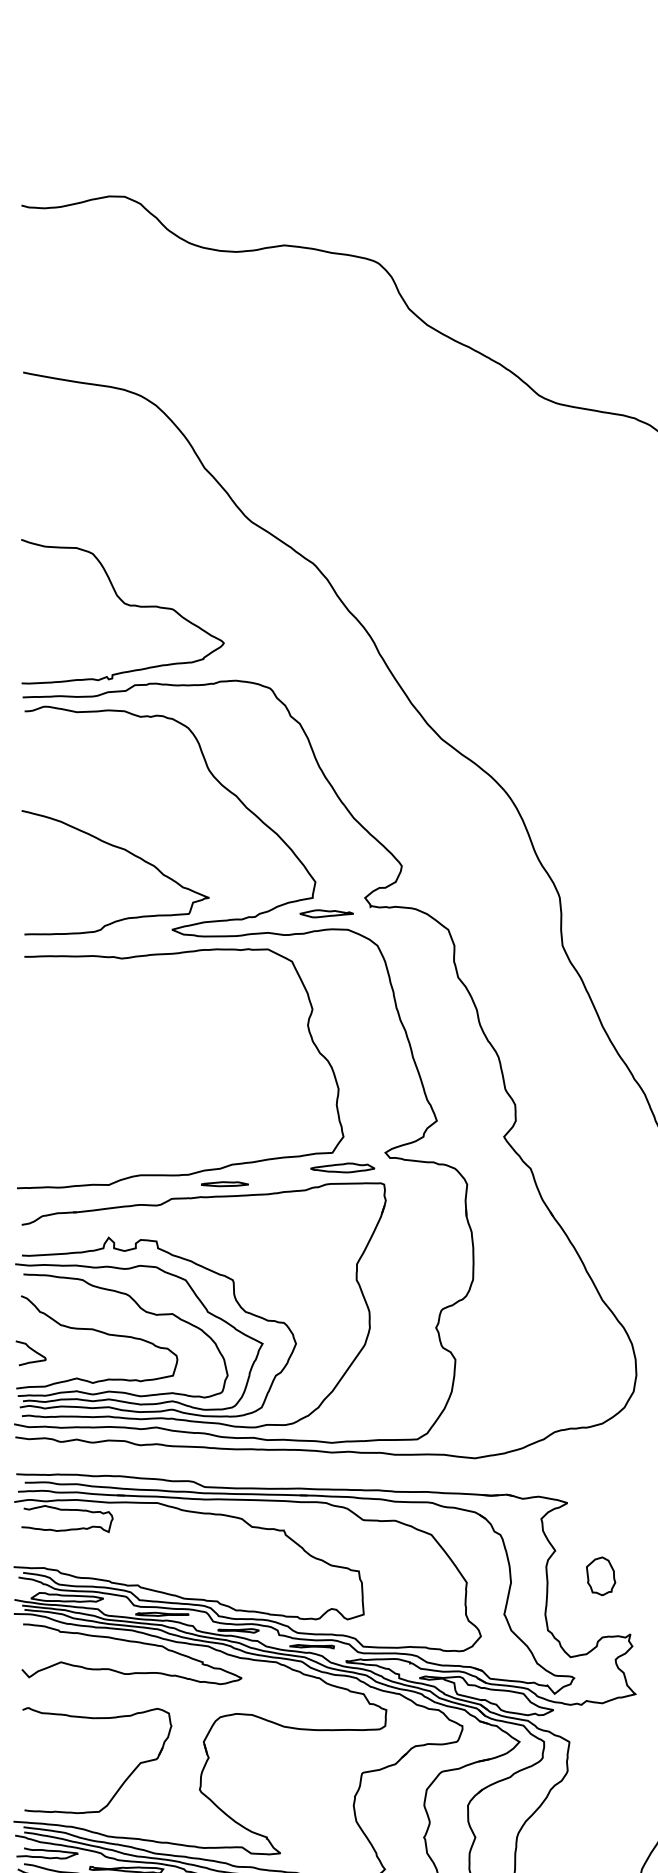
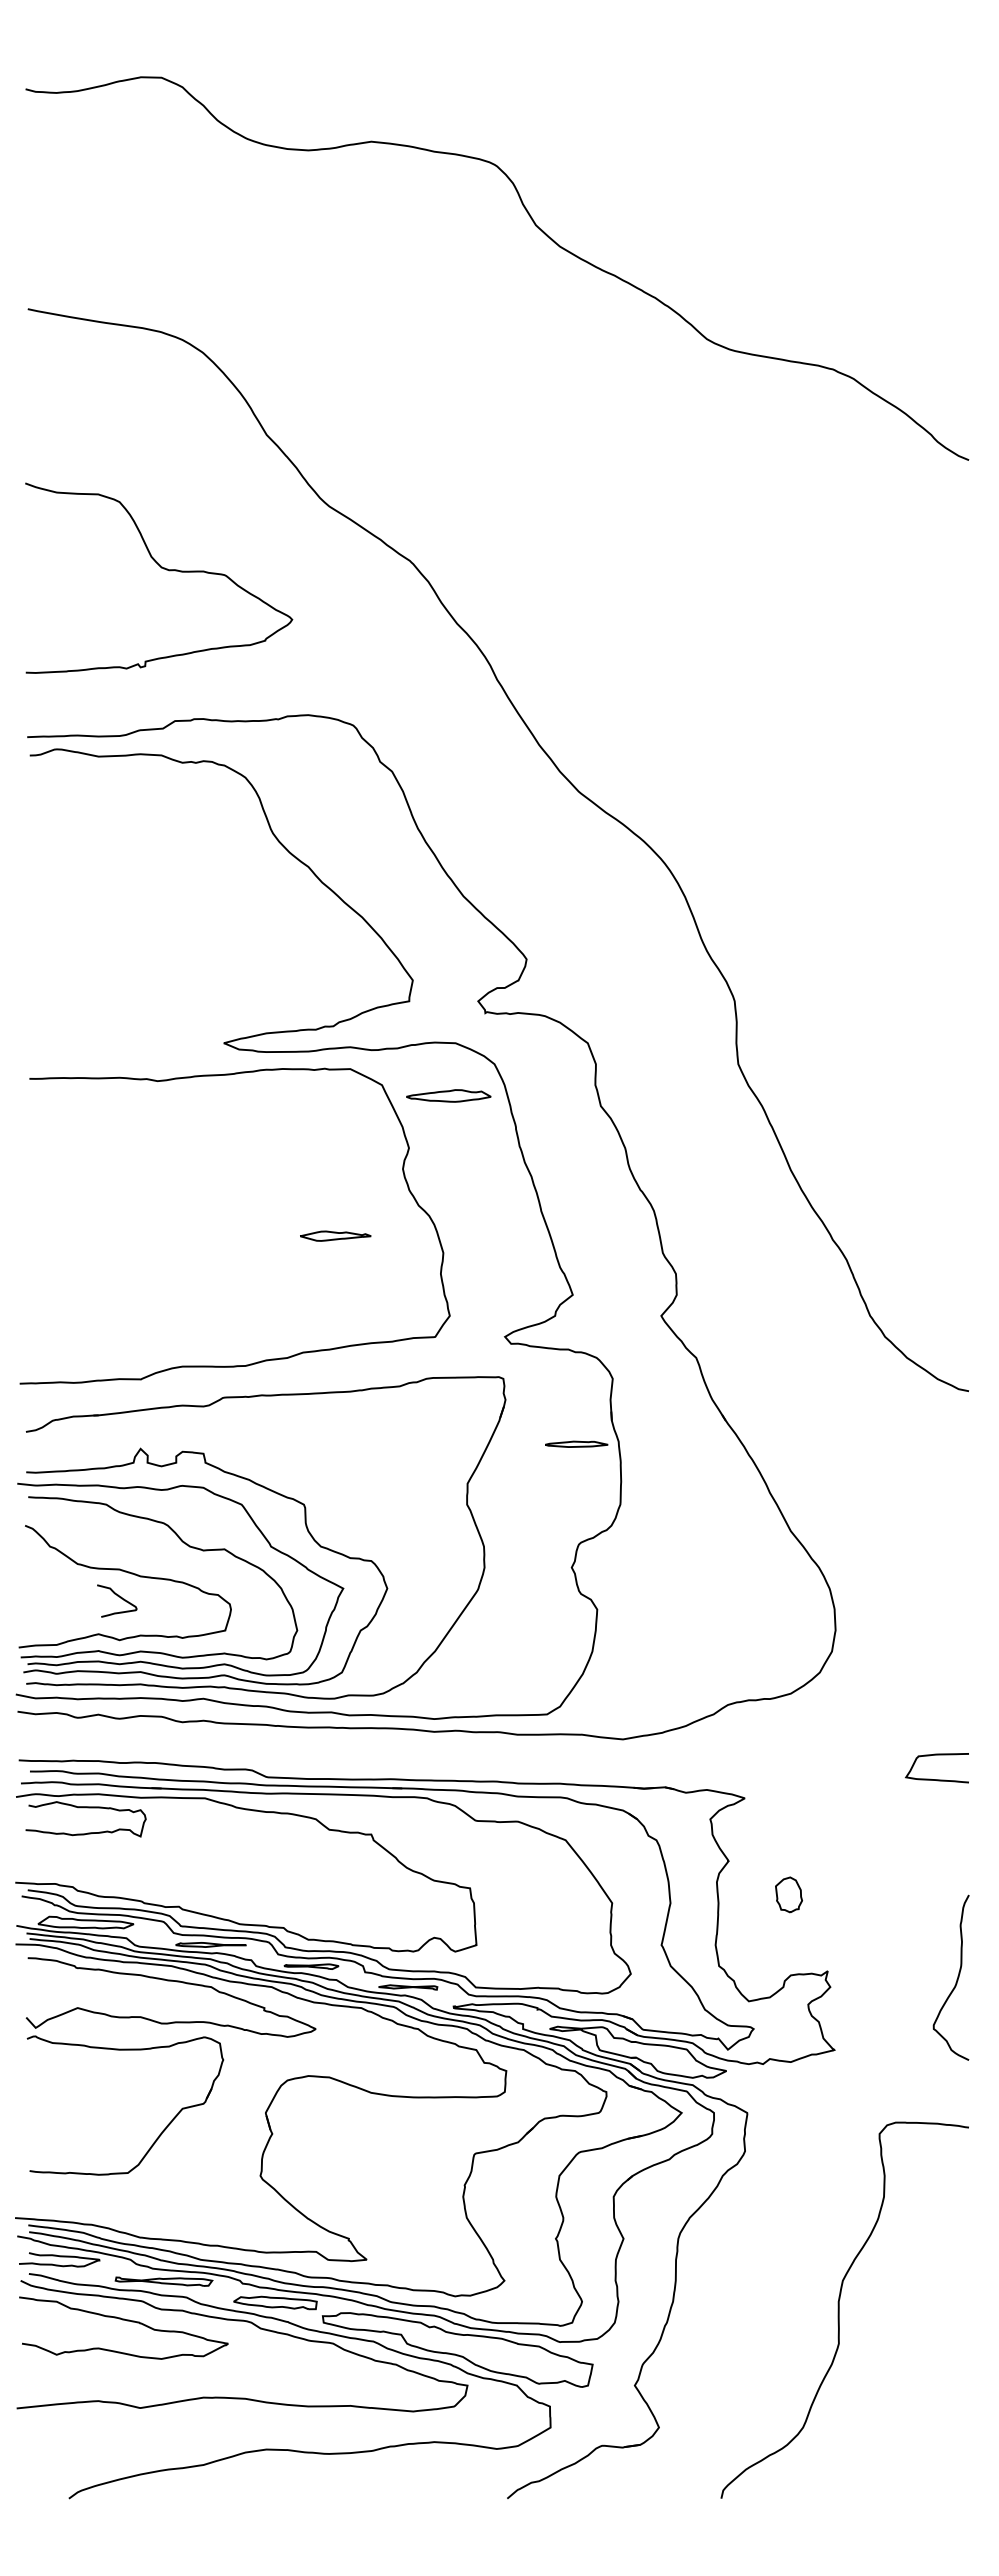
curve: (126, 605) -> (163, 569), moved
curve: (125, 851) -> (162, 939), removed
part: (326, 913) -> (335, 1235), moved
part: (342, 1167) -> (448, 1095), moved
part: (224, 1183) -> (576, 1443), moved
curve: (32, 1350) -> (119, 1597), moved
part: (600, 1576) -> (788, 1894), size x0.7
part: (122, 1783) -> (158, 2135), moved

